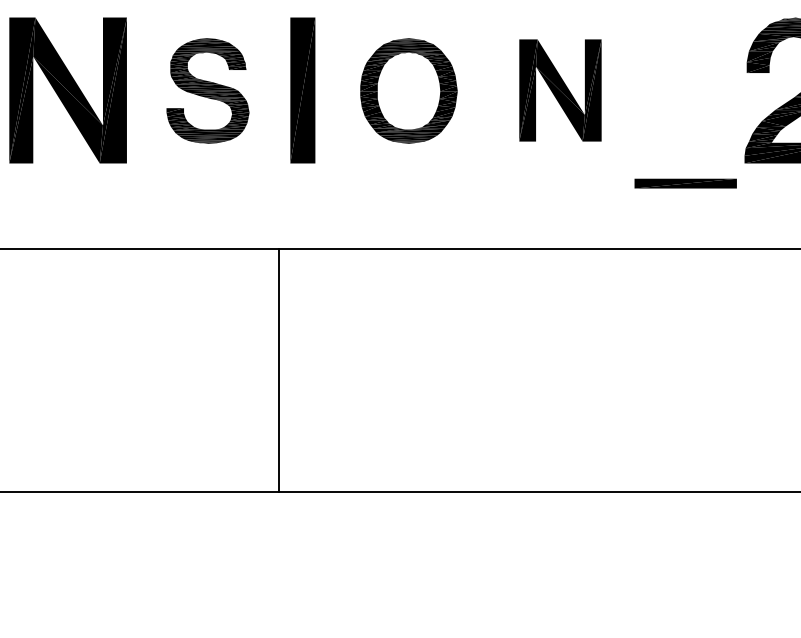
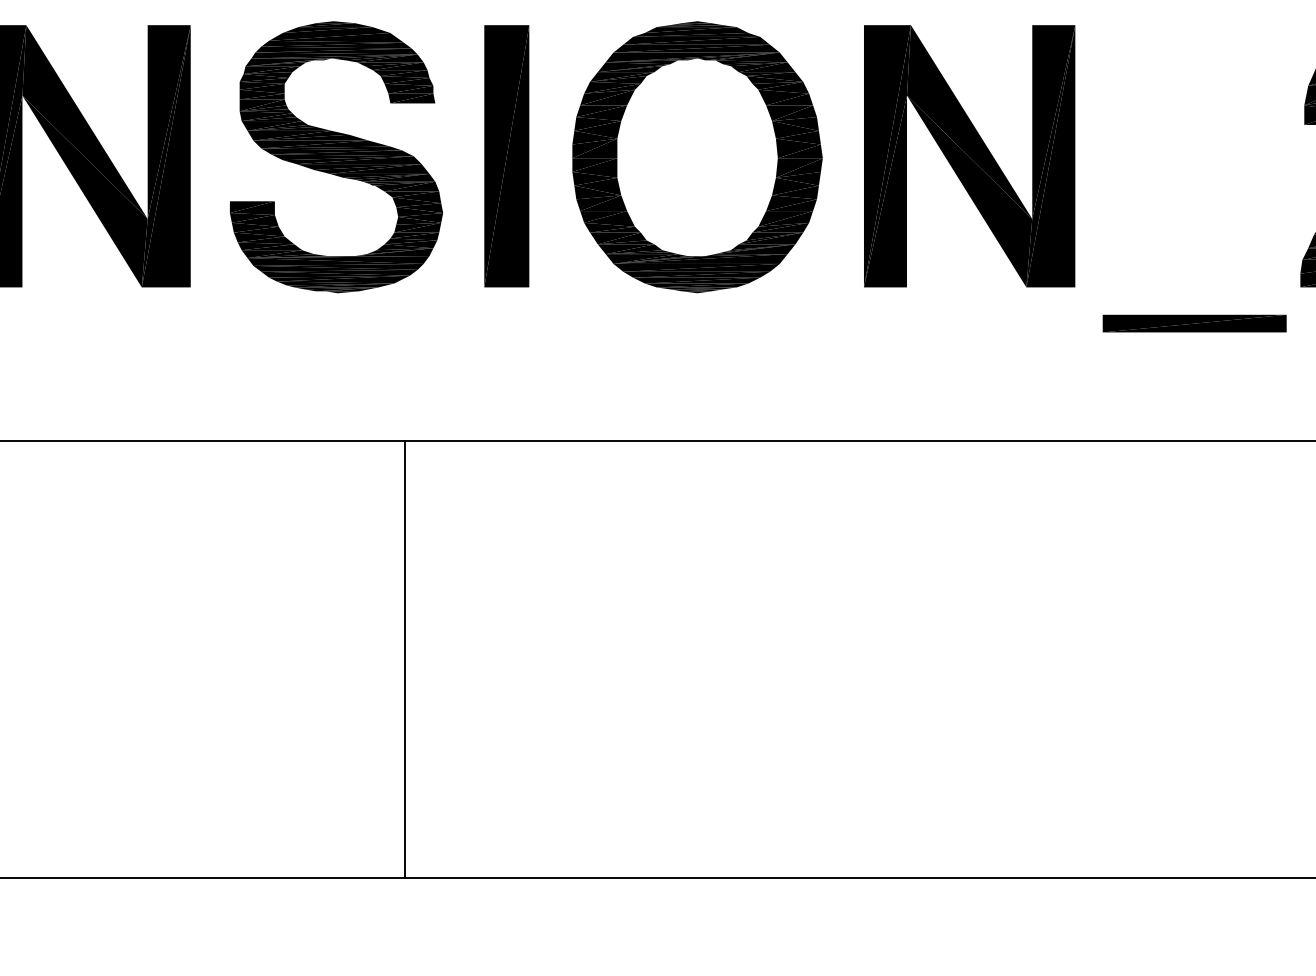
part: (207, 90) -> (335, 156), size x1.43
part: (408, 90) -> (696, 156), size x1.43
part: (560, 90) -> (969, 156), size x1.43
line: (279, 370) -> (405, 659), moved

